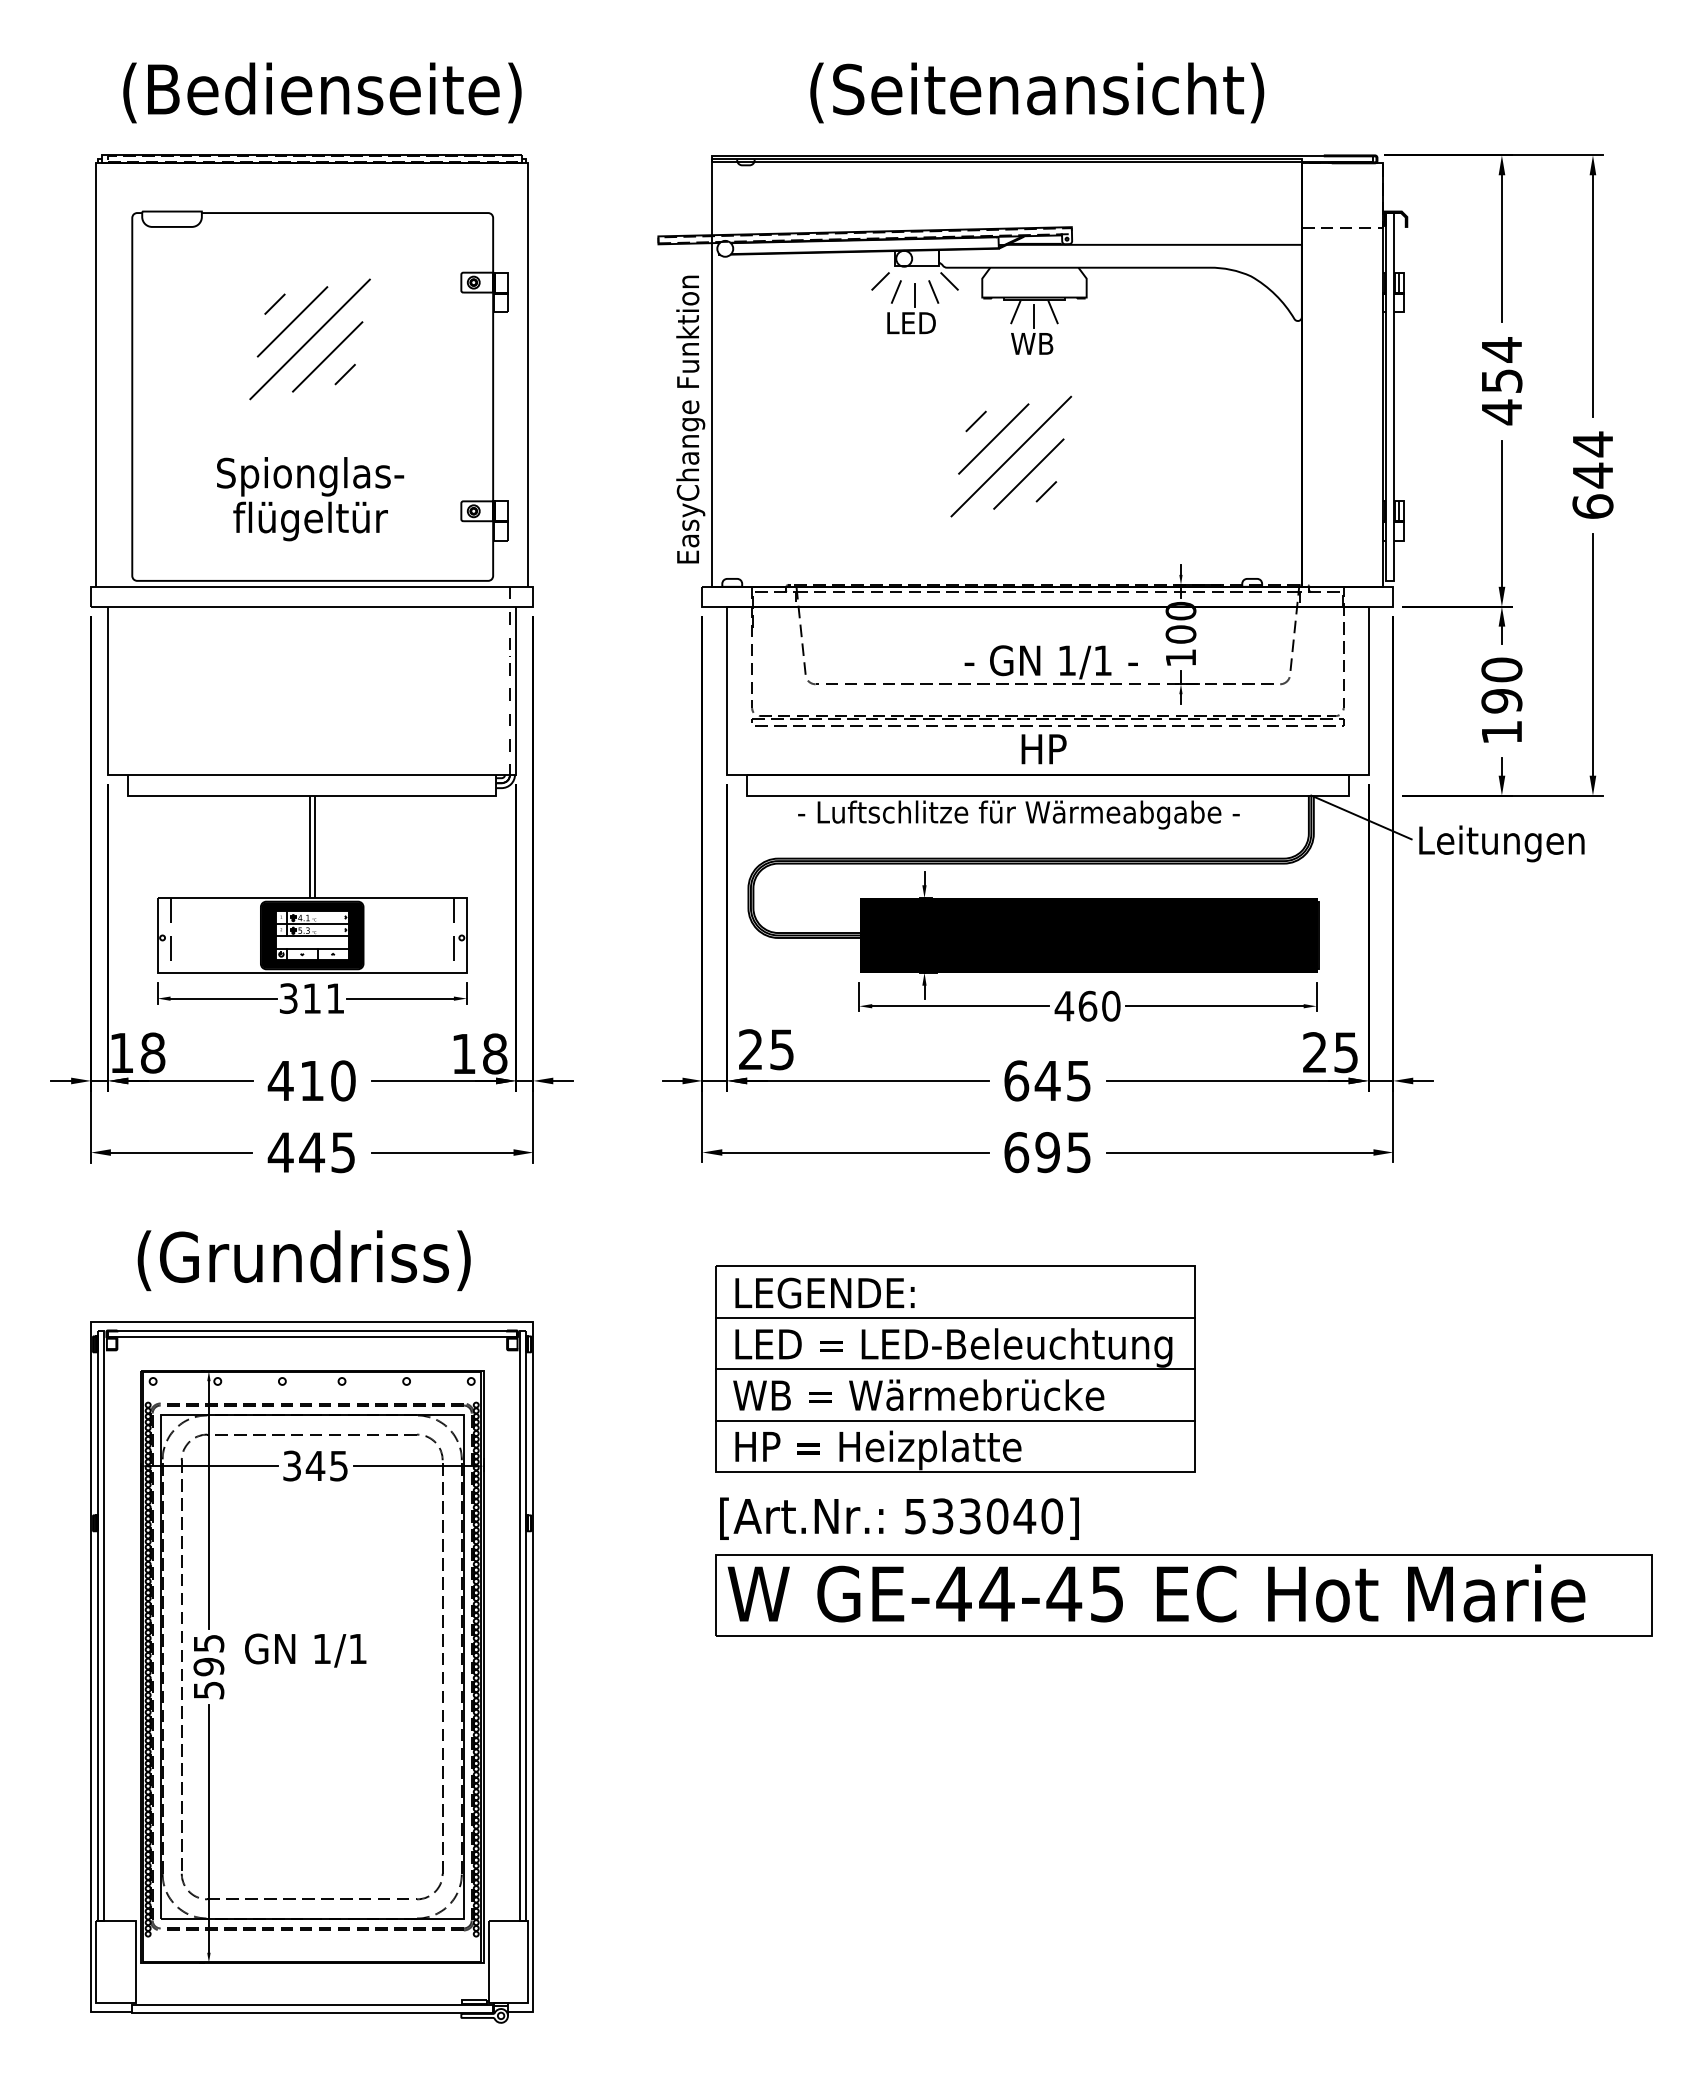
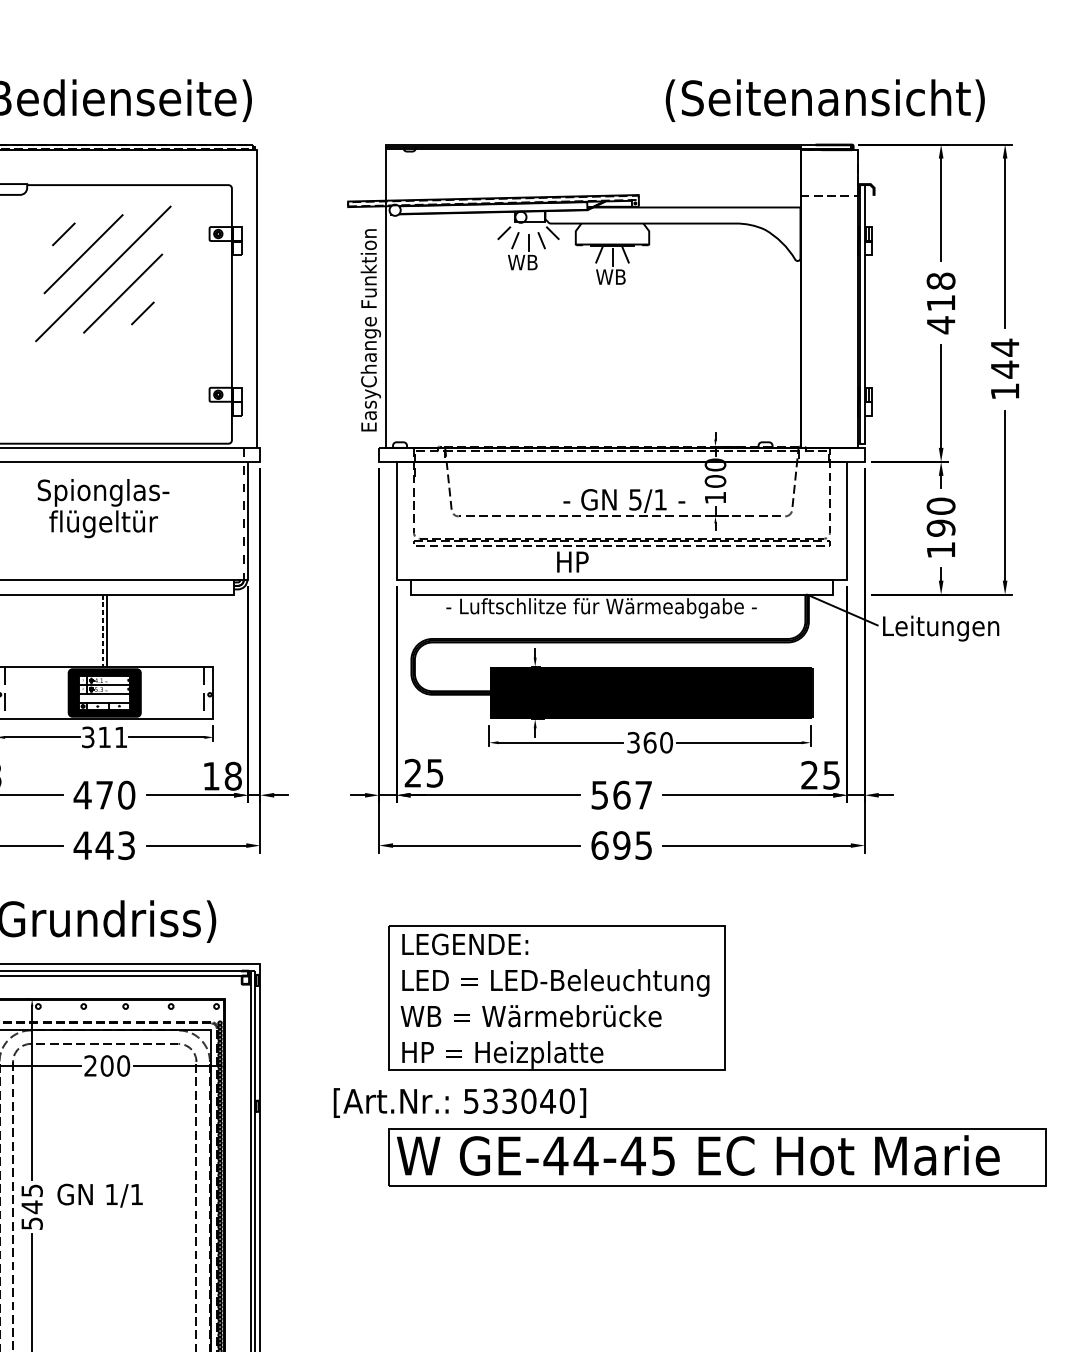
text: (1037, 92) -> (825, 100), moved
text: (910, 323) -> (525, 262), LED -> WB
part: (309, 339) -> (102, 274), size x1.6
text: (1501, 364) -> (940, 291), 454 -> 418
part: (1011, 456) -> (596, 356), removed
text: (310, 499) -> (103, 508), moved
text: (1592, 506) -> (1004, 391), 644 -> 144
text: (1066, 660) -> (635, 499), 1/1 -> 5/1
text: (1043, 749) -> (572, 562), moved
line: (309, 847) -> (102, 631), solid -> dashed
text: (1064, 1005) -> (633, 742), 460 -> 360
text: (311, 1080) -> (104, 794), 410 -> 470
text: (1047, 1080) -> (621, 794), 645 -> 567
text: (343, 1152) -> (126, 845), 445 -> 443
line: (955, 1317) -> (556, 961), removed
line: (955, 1369) -> (556, 998), removed
line: (955, 1420) -> (556, 1033), removed
text: (315, 1465) -> (107, 1065), 345 -> 200
text: (899, 1518) -> (459, 1102), moved
text: (208, 1666) -> (31, 1206), 595 -> 545

